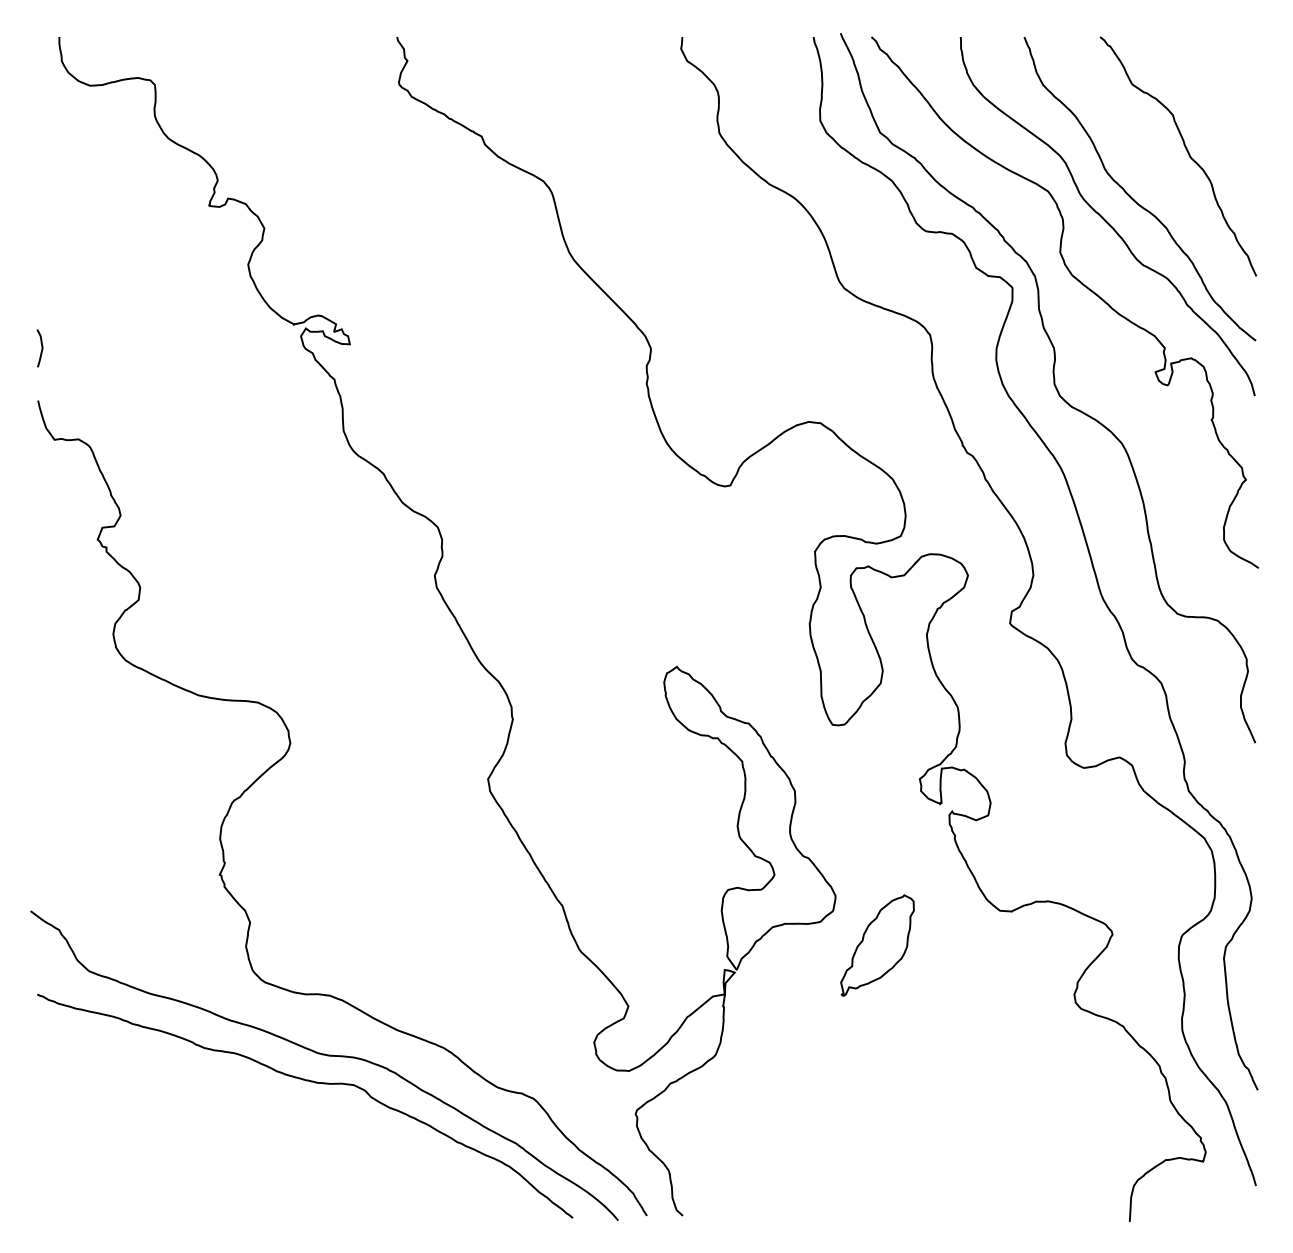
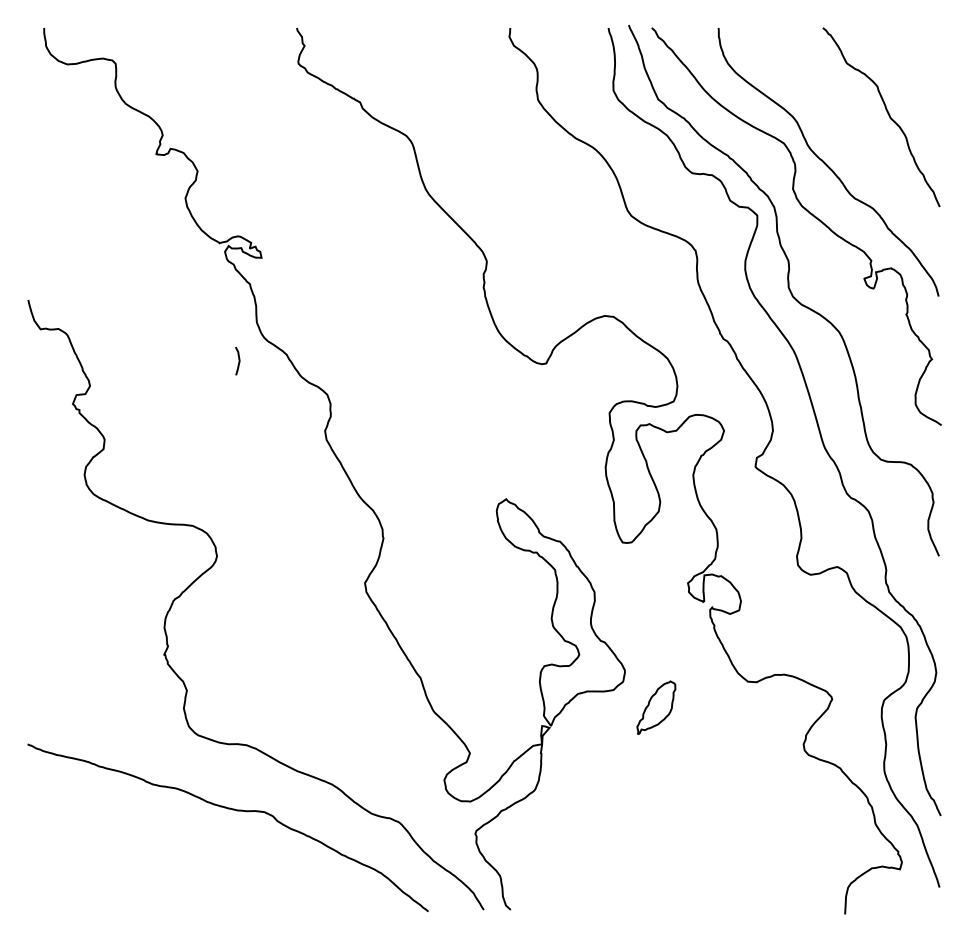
curve: (1131, 196) -> (846, 147), removed
line: (41, 348) -> (238, 361), moved
part: (877, 945) -> (656, 707), size x0.7
curve: (327, 1056) -> (244, 790), removed

